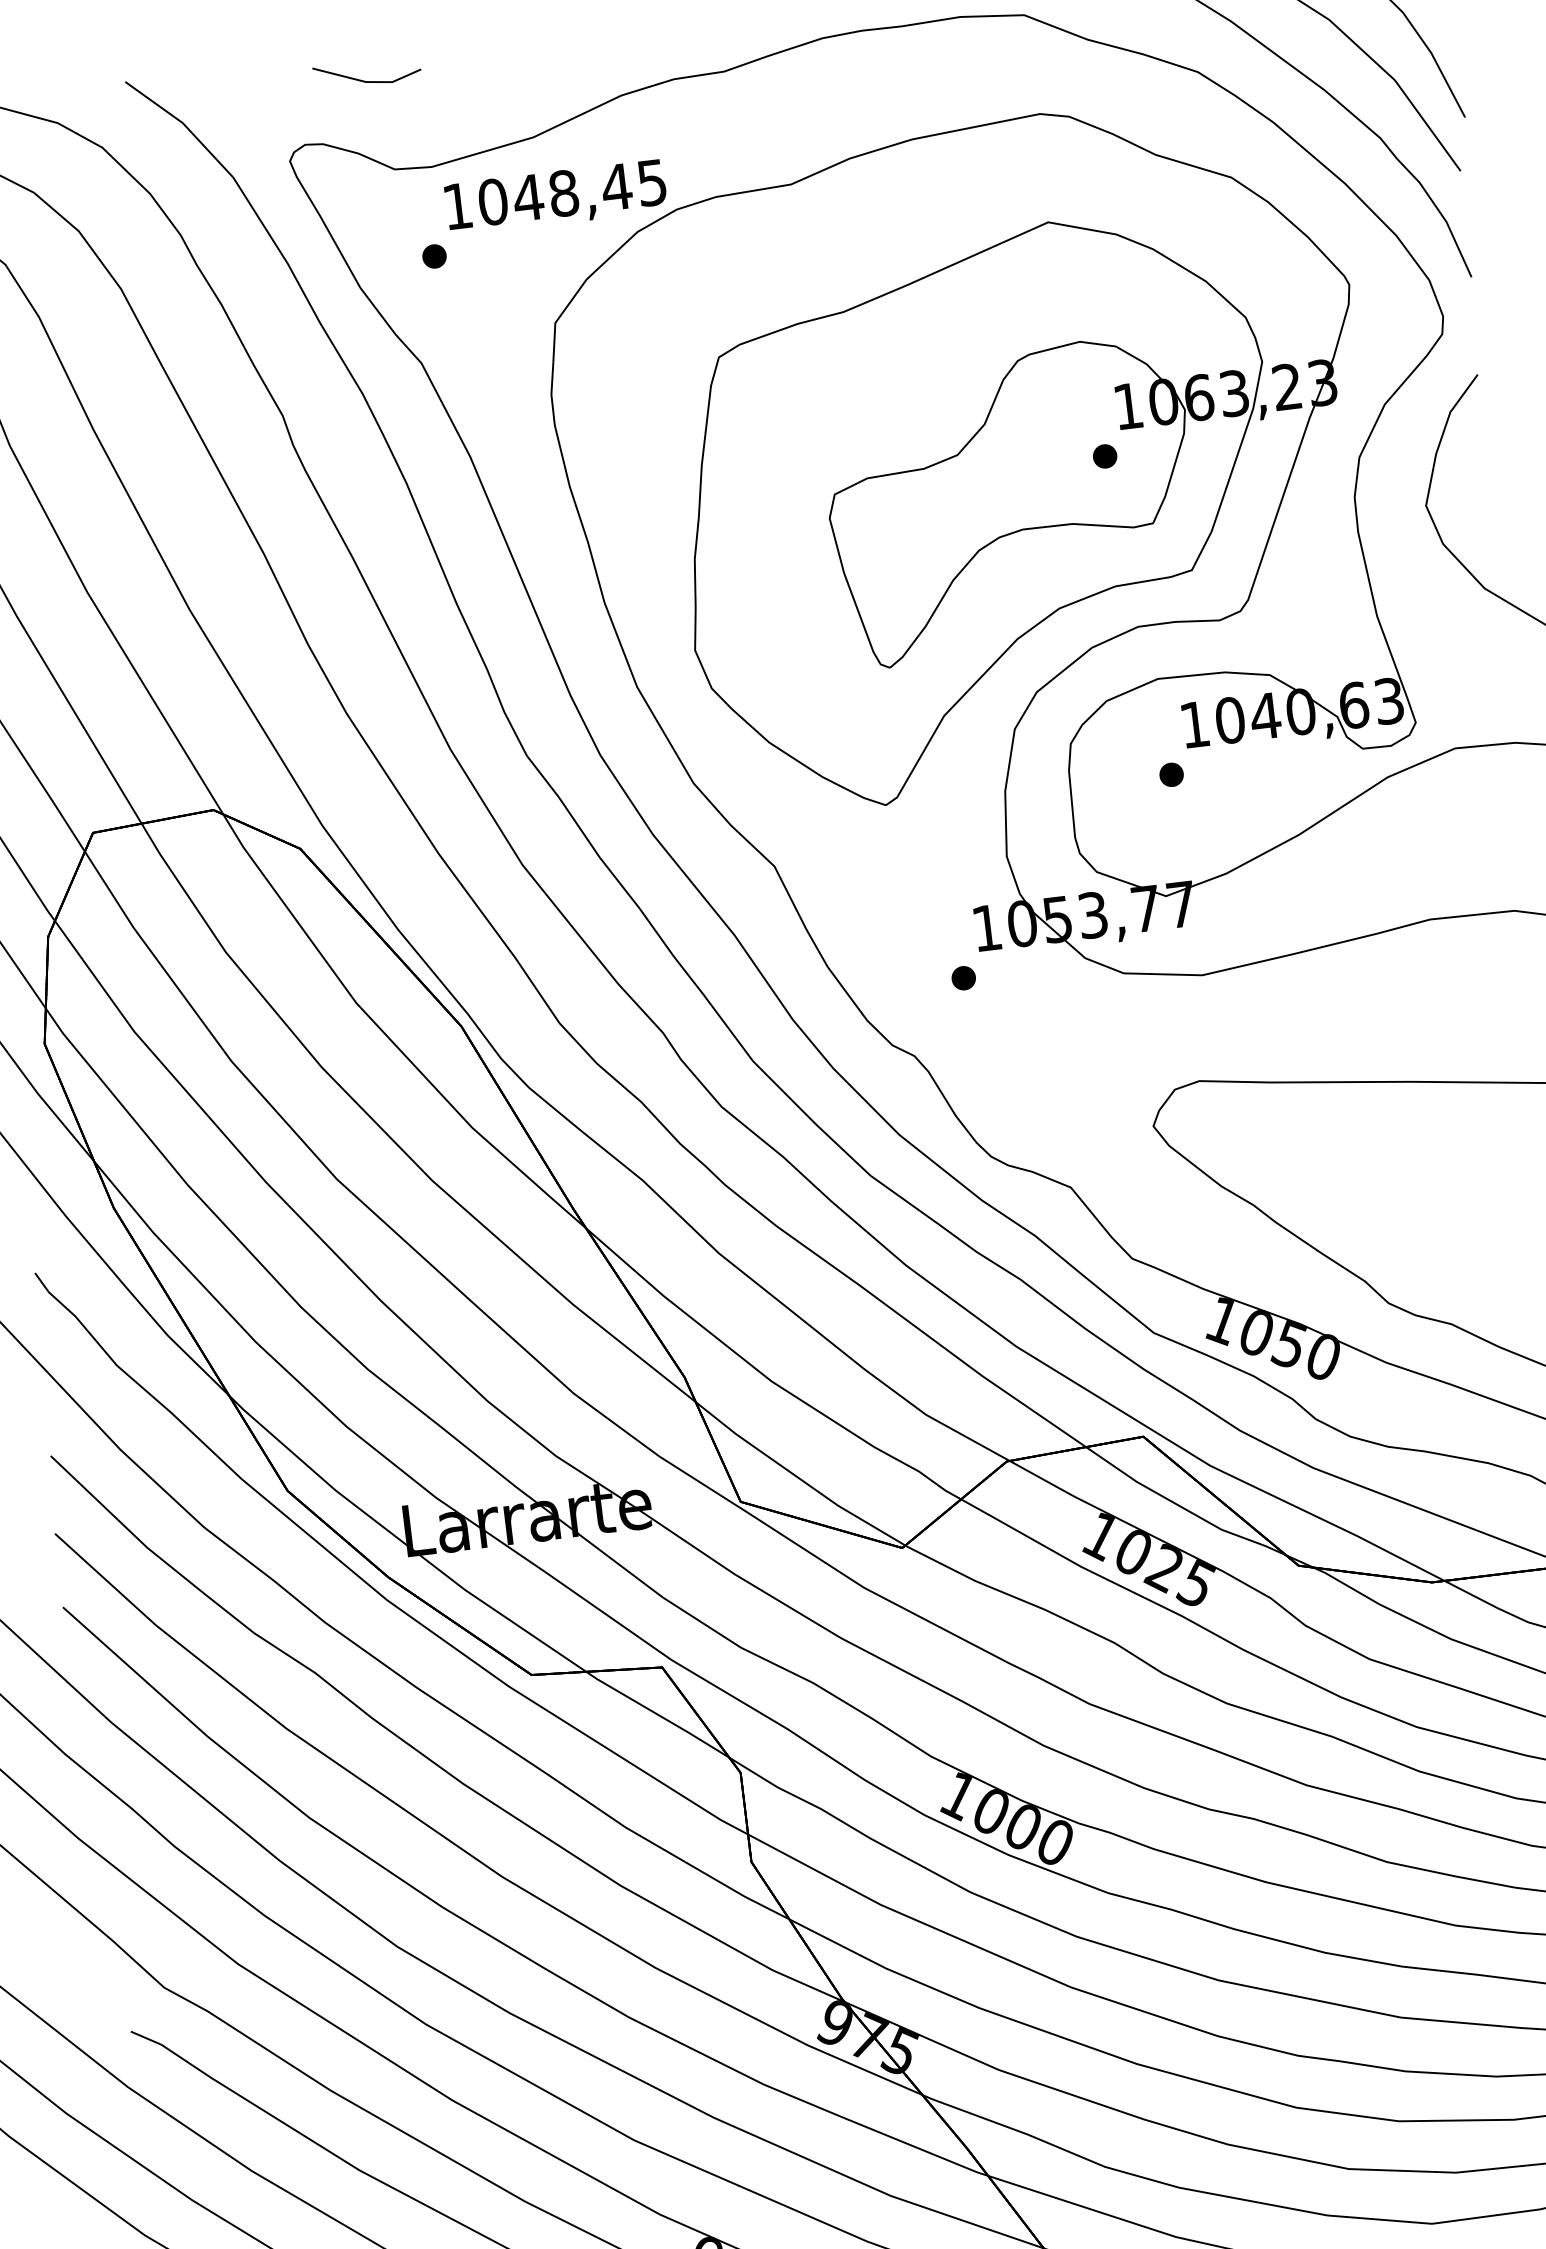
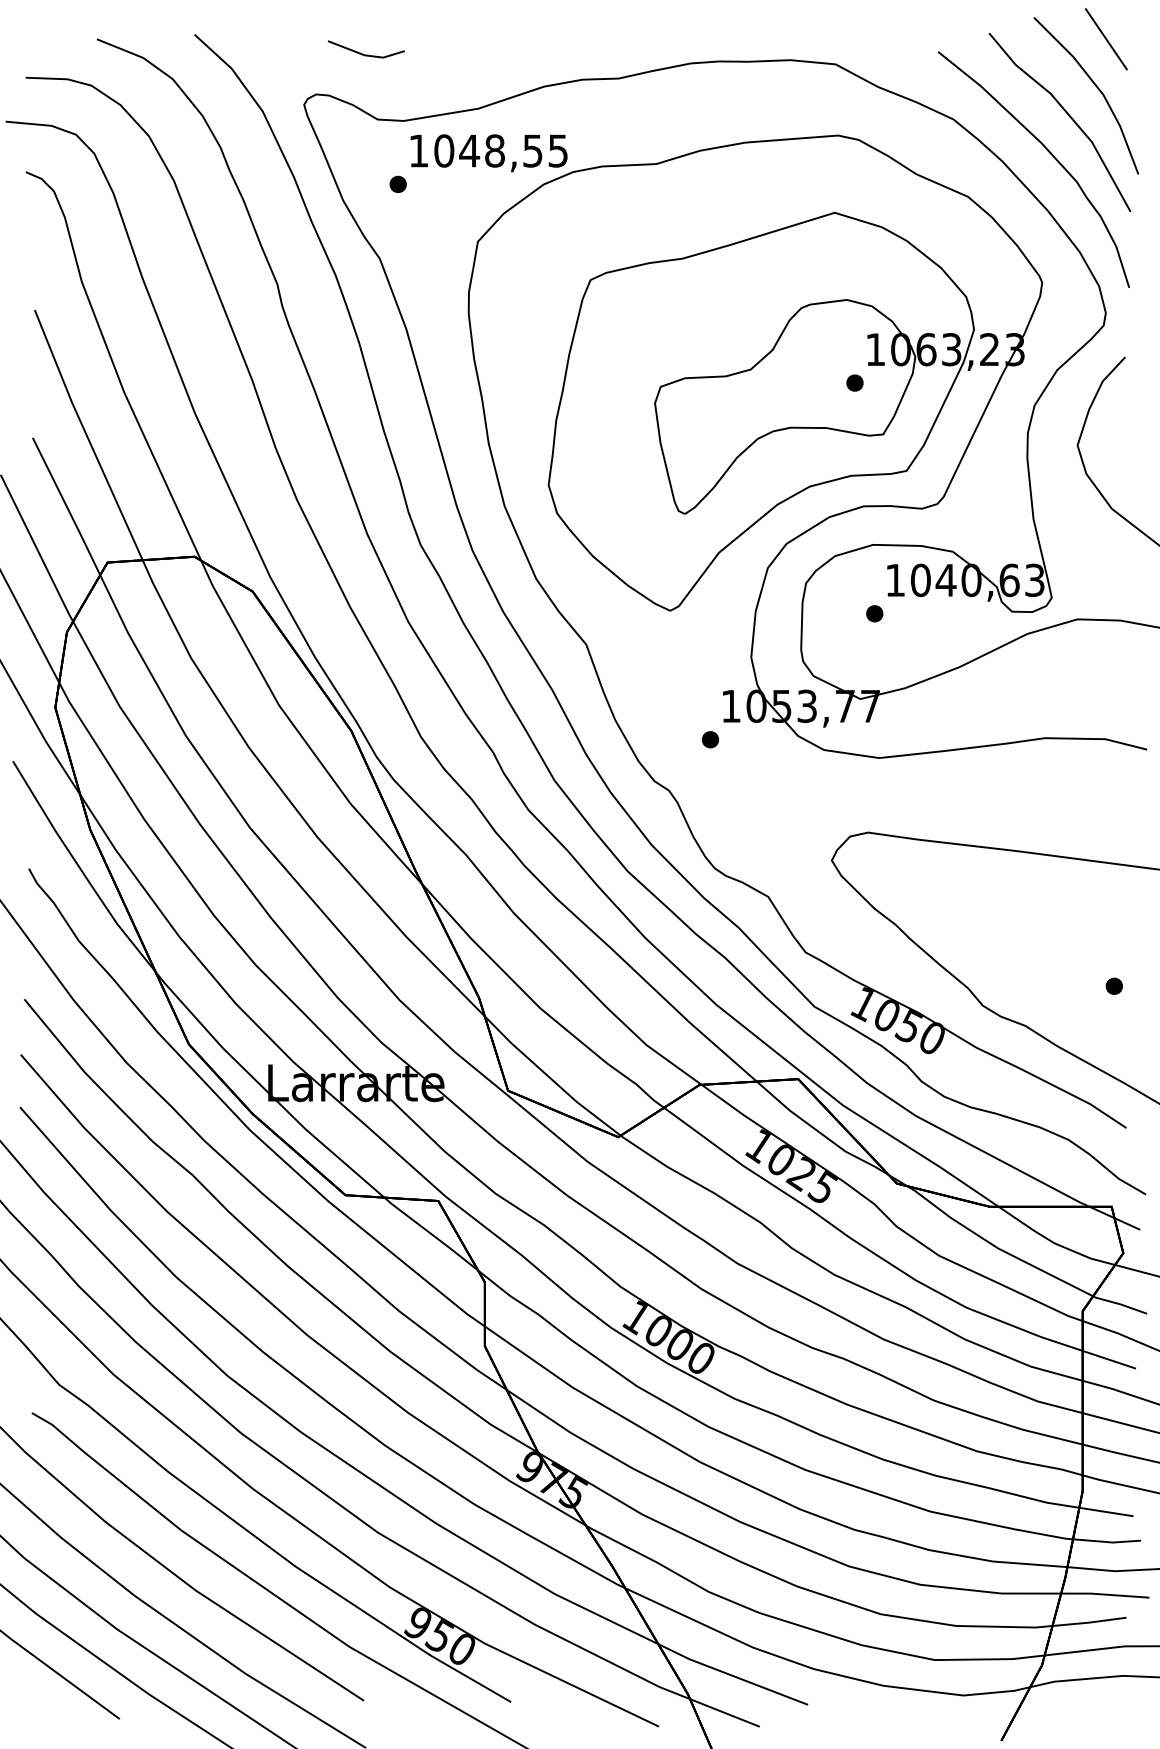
text: (616, 186) -> (532, 150), 1048,45 -> 1048,55

